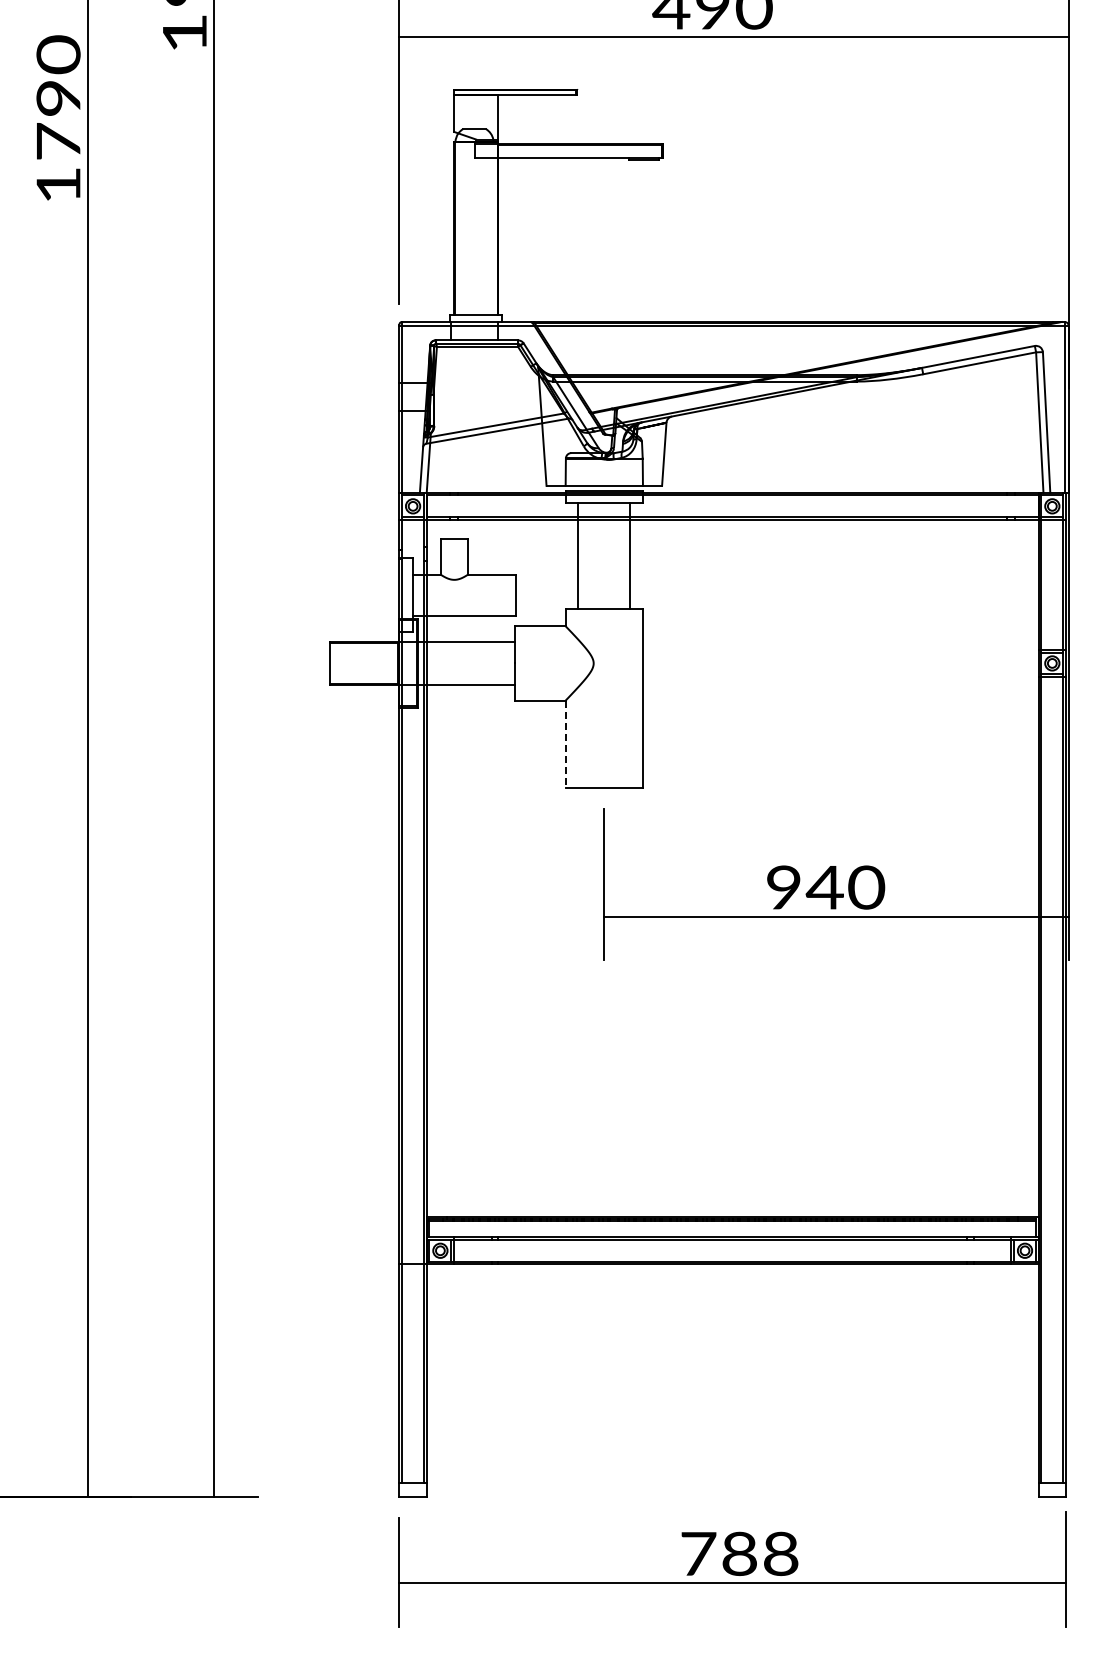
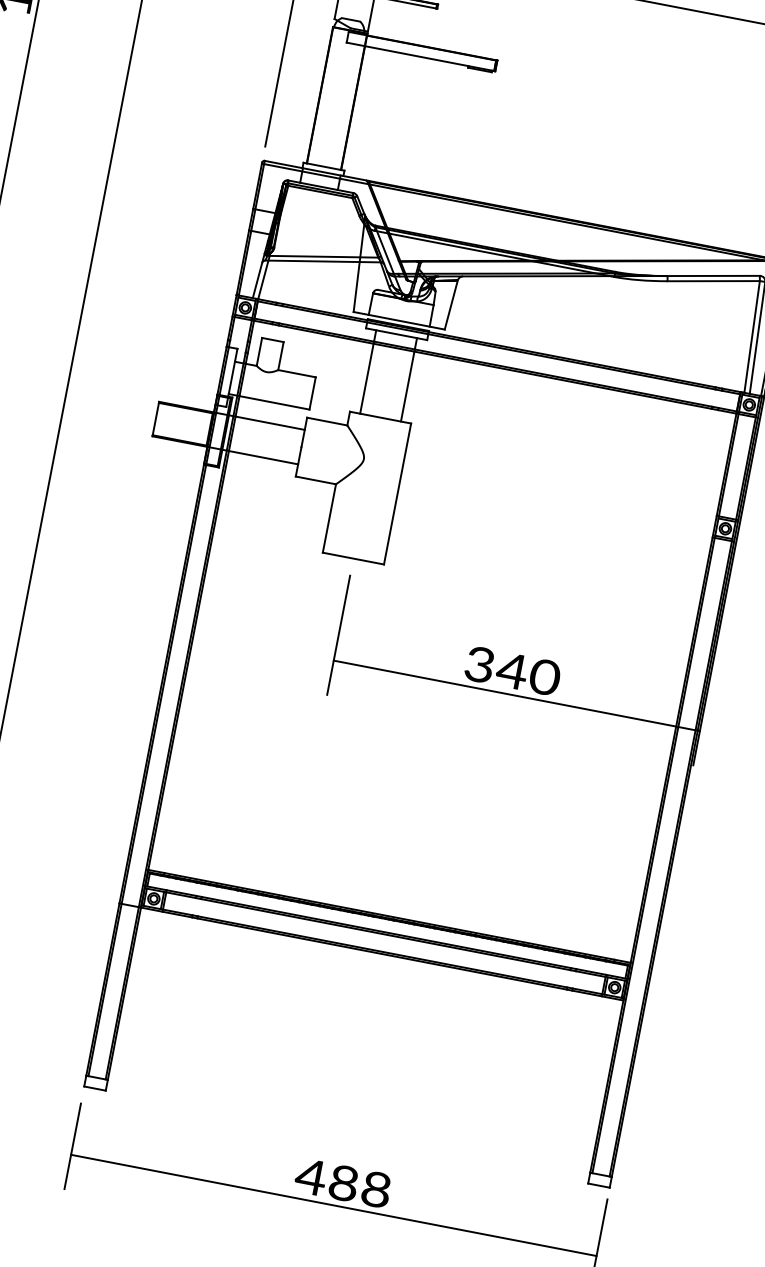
line: (565, 744) -> (329, 518), dashed -> solid
text: (783, 887) -> (479, 664), 940 -> 340
text: (697, 1553) -> (310, 1176), 788 -> 488

